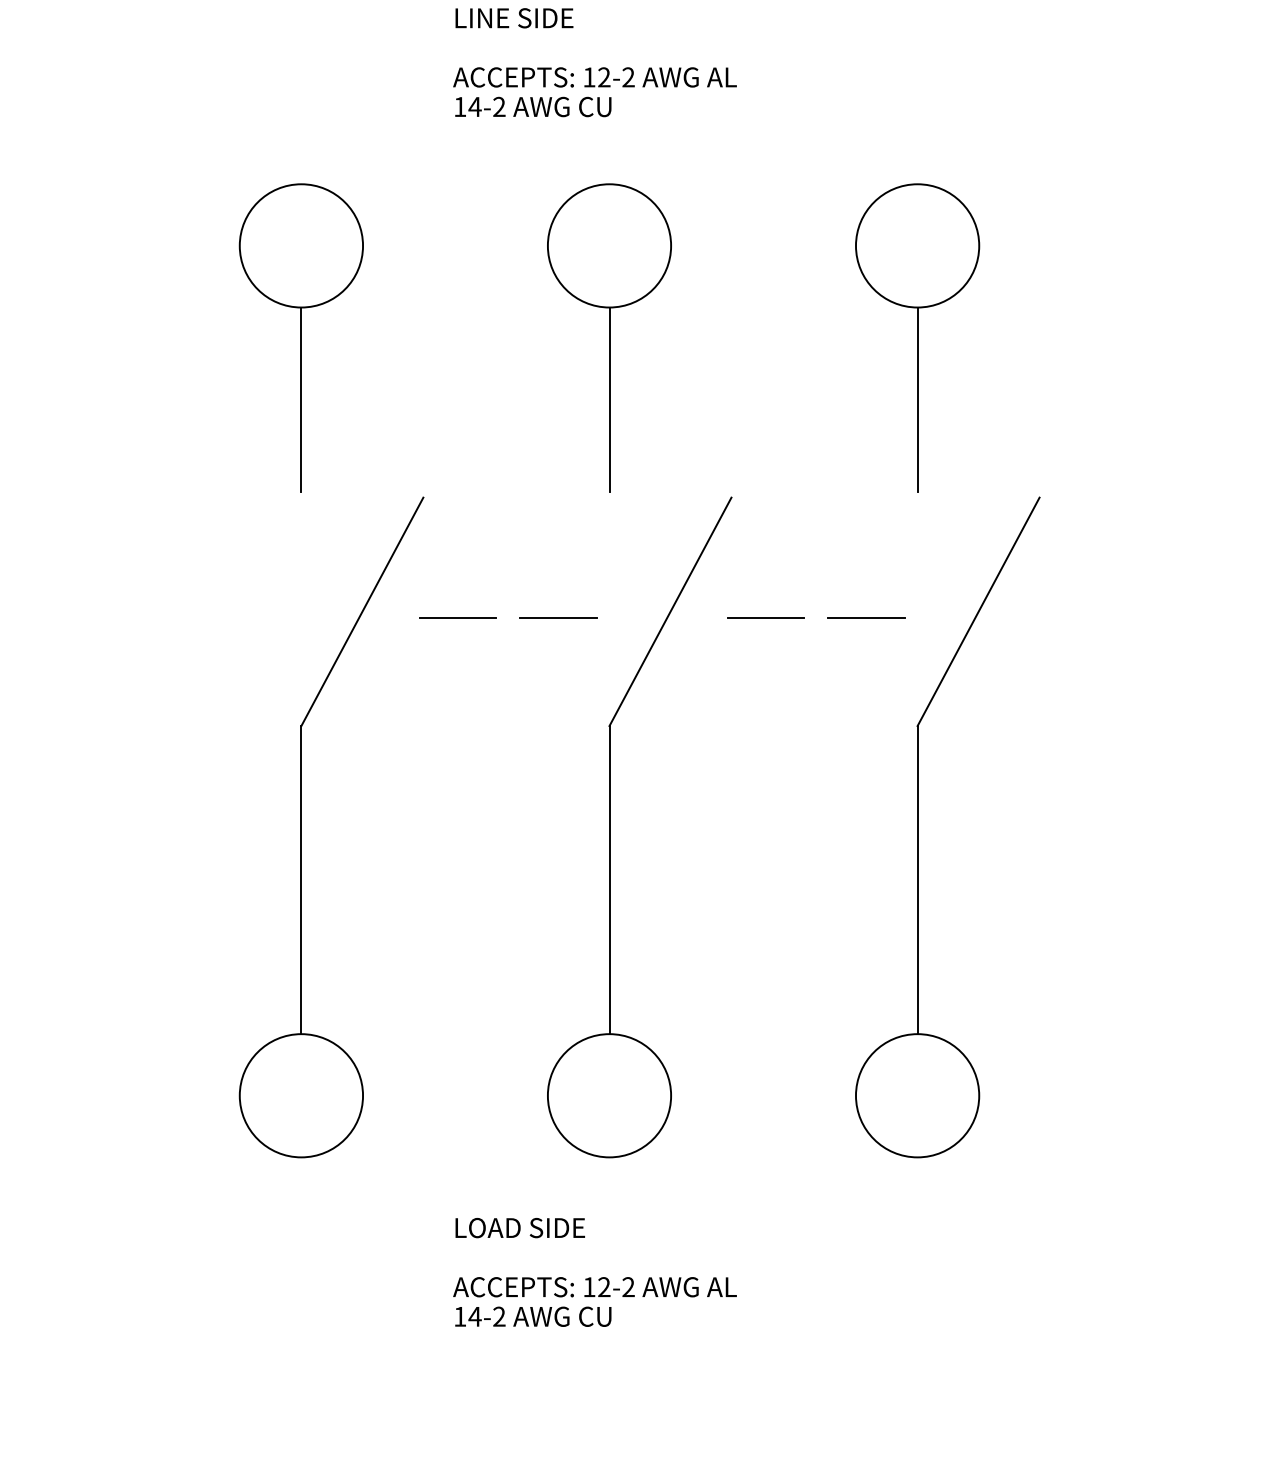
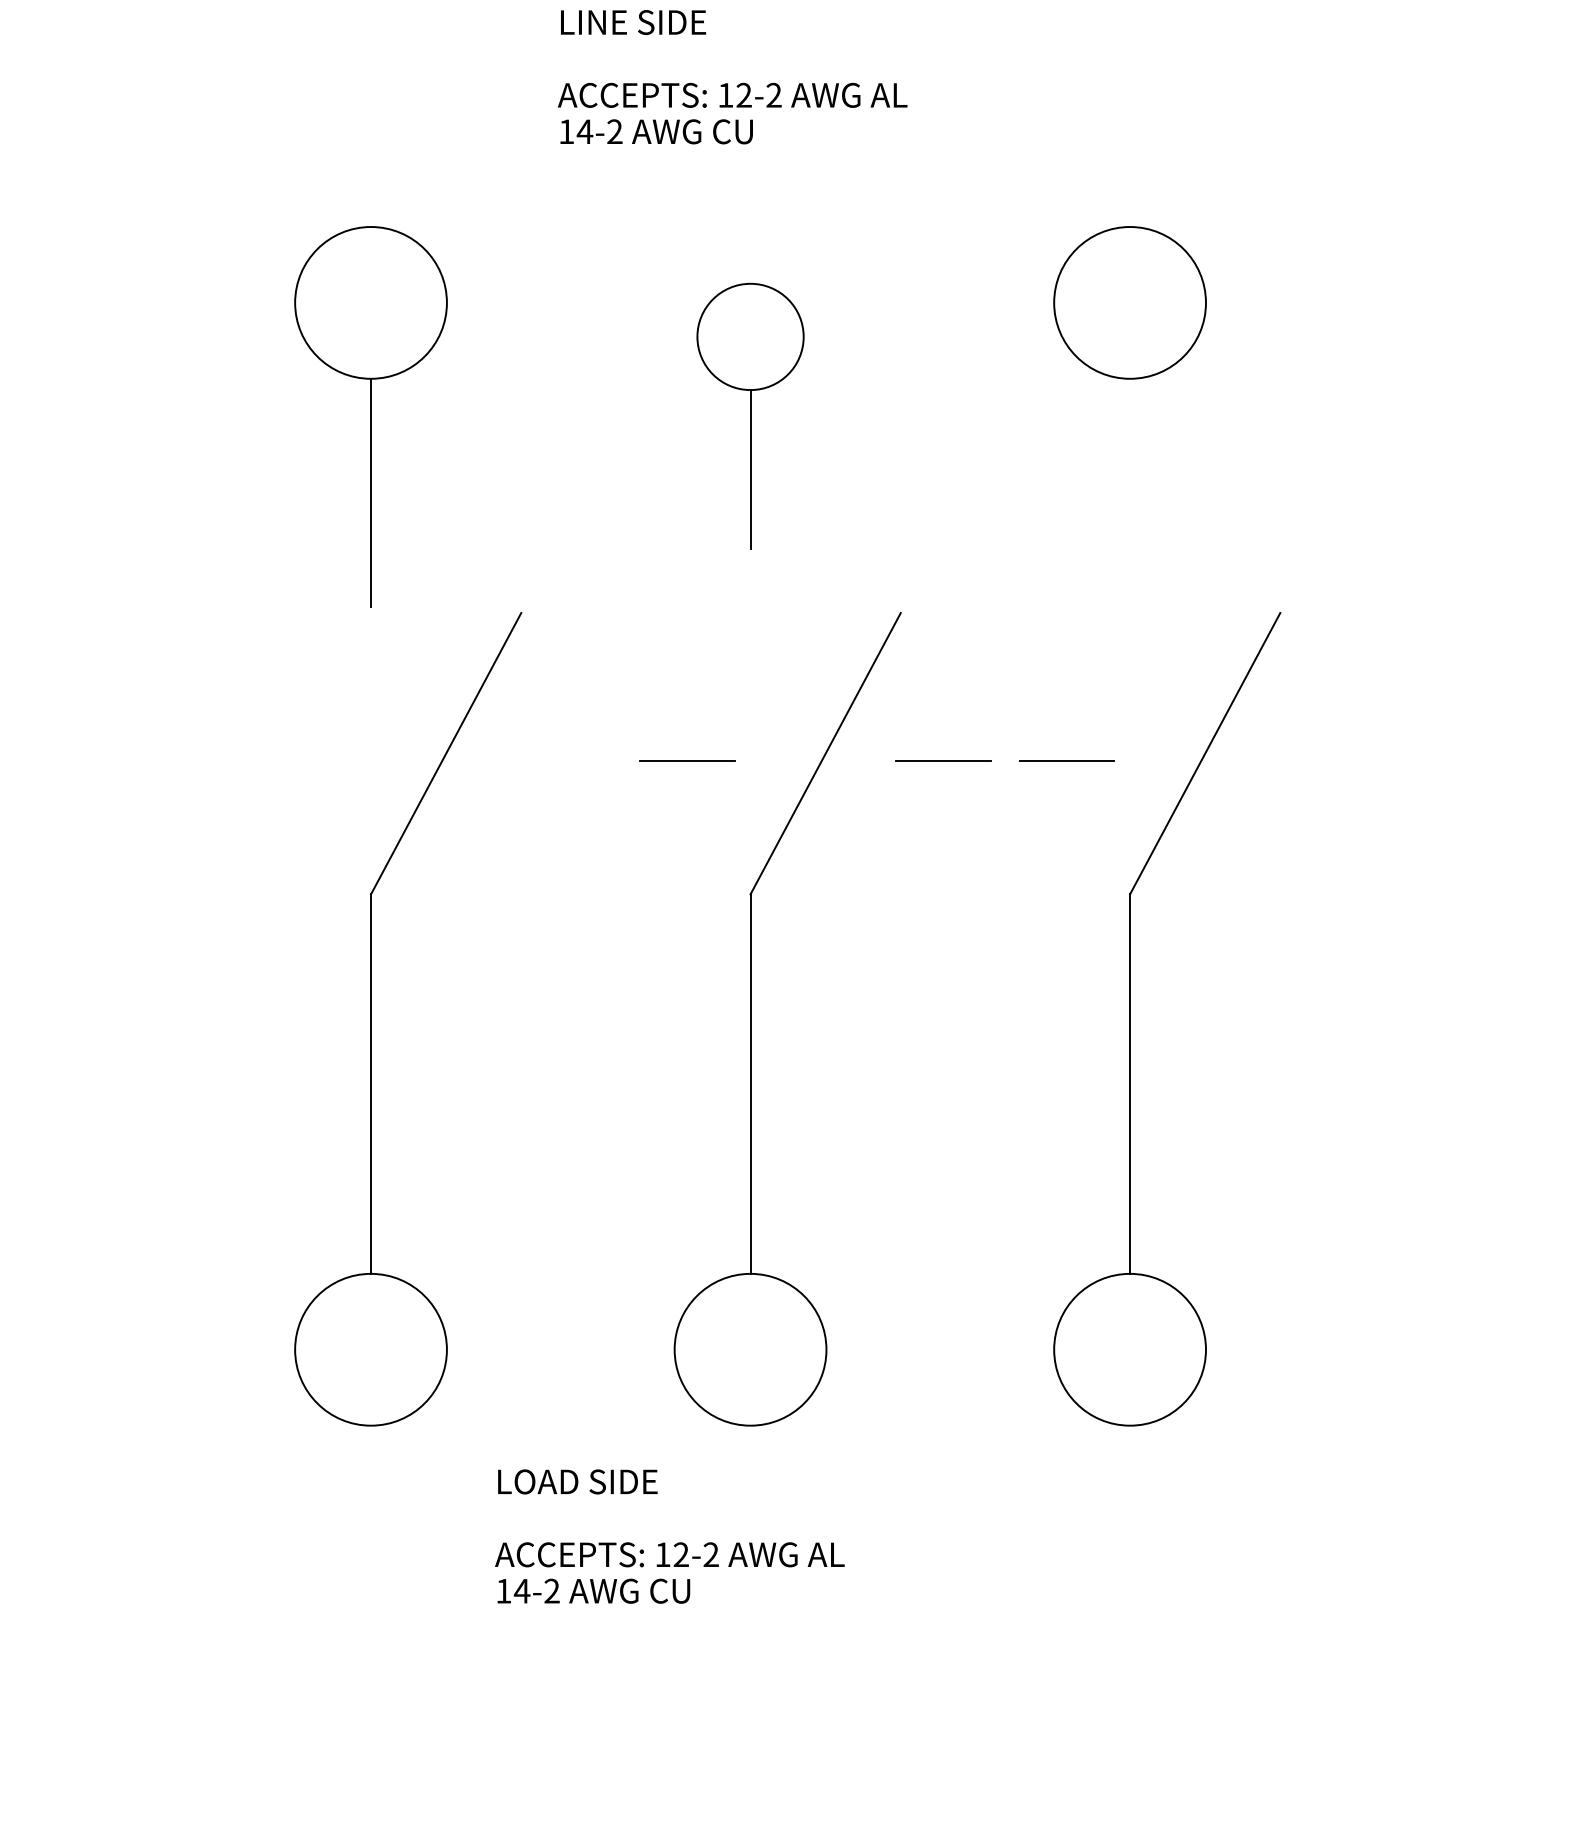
part: (609, 337) -> (750, 415), size x0.7
line: (917, 399) -> (1129, 492), removed
line: (457, 618) -> (563, 761), removed
text: (594, 1272) -> (669, 1536), moved

